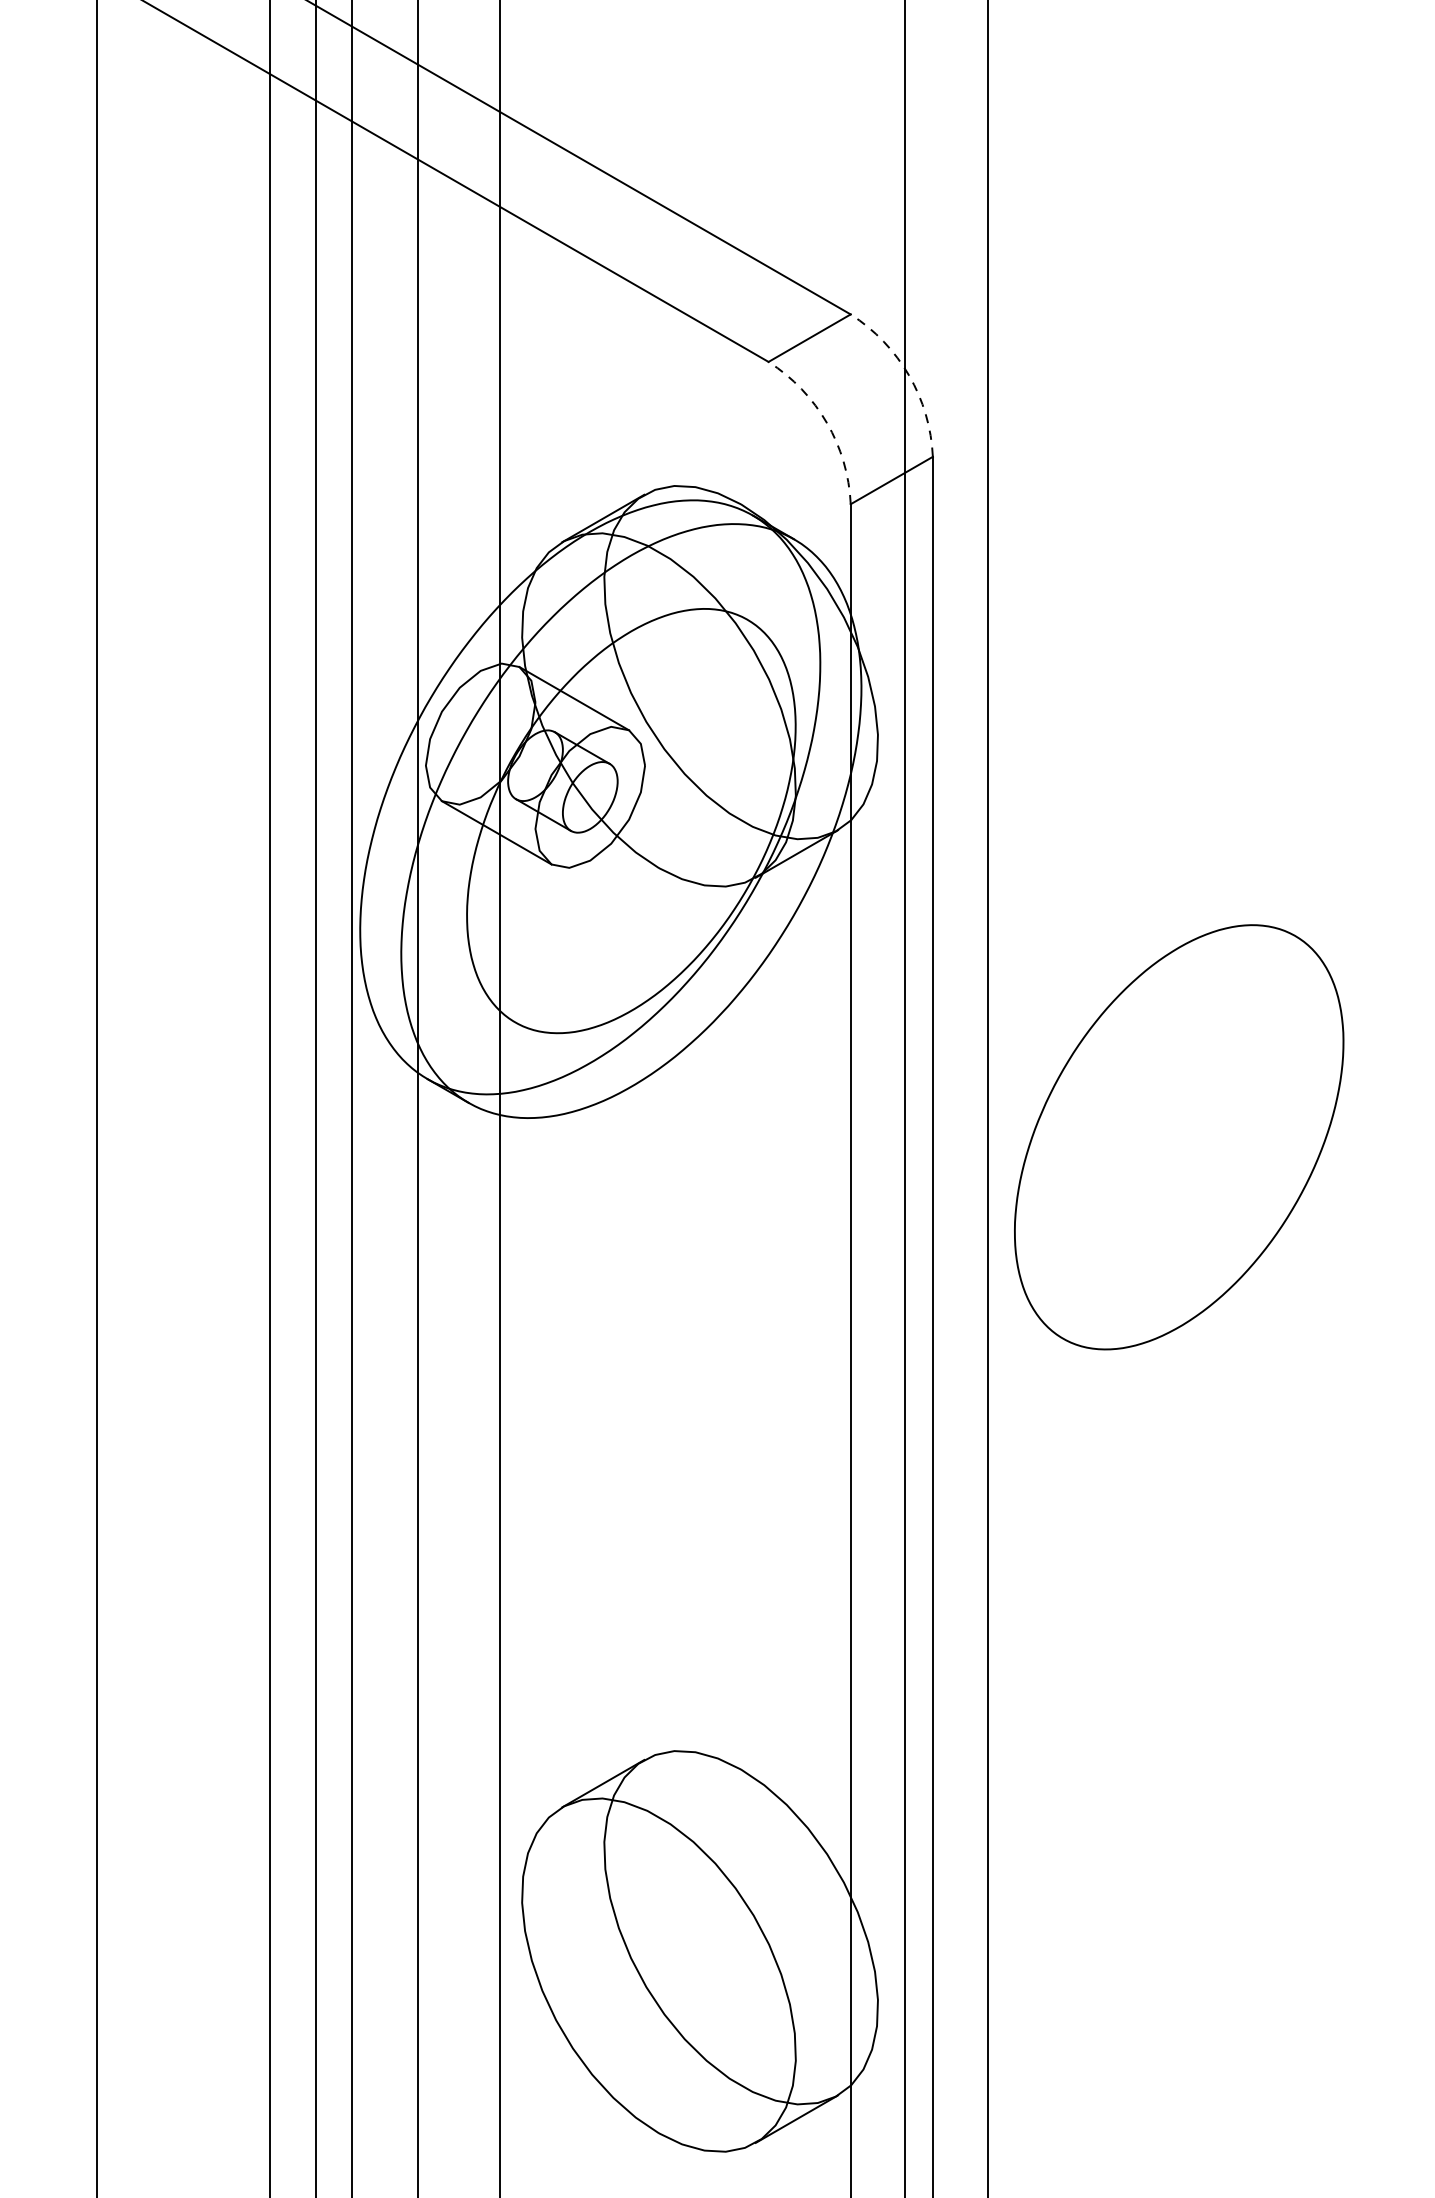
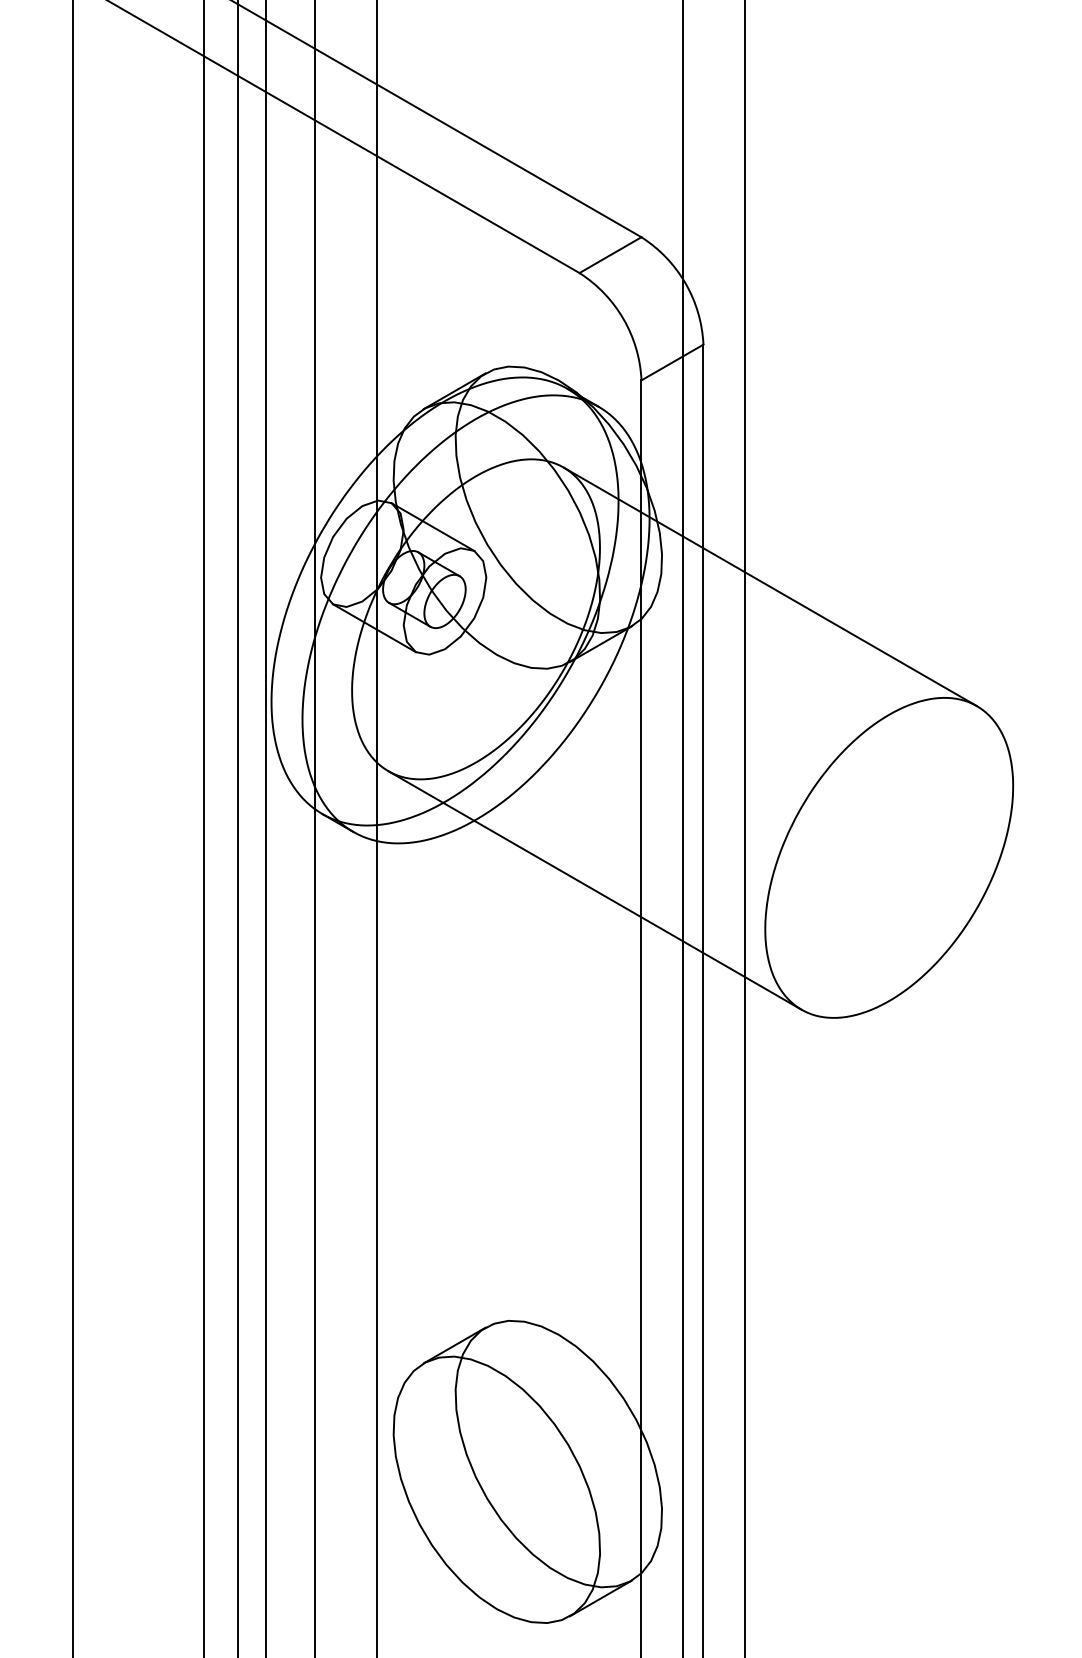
arc: (909, 375) -> (685, 283), dashed -> solid
arc: (826, 423) -> (623, 319), dashed -> solid
line: (1020, 777) -> (769, 586), added
line: (788, 1180) -> (594, 890), added

